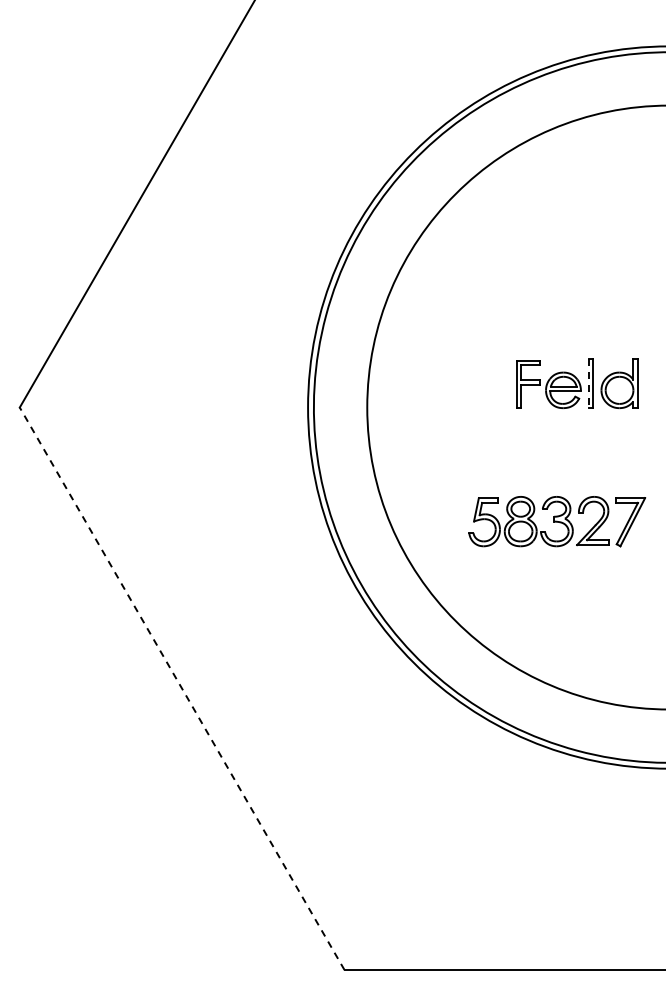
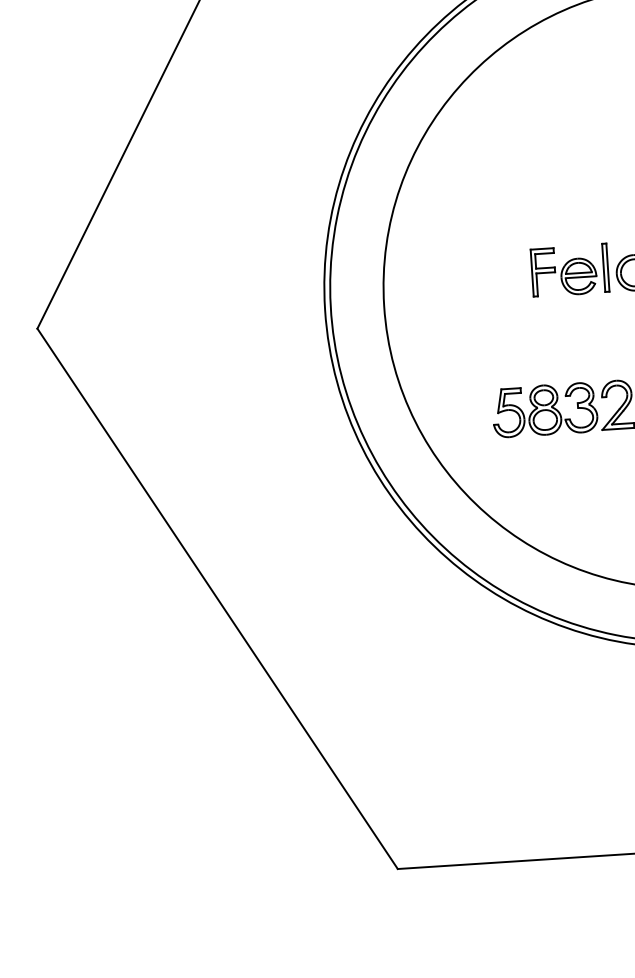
line: (588, 383) -> (603, 267), dashed -> solid
line: (182, 688) -> (217, 598), dashed -> solid

